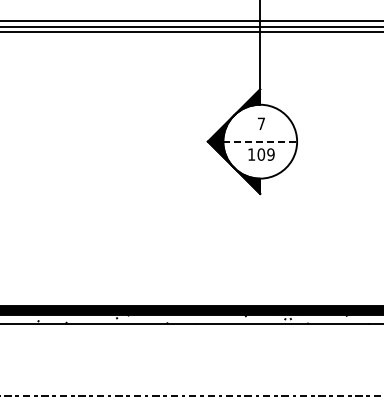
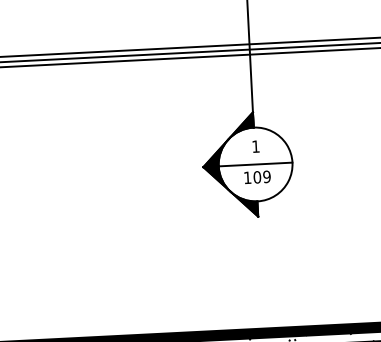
text: (260, 123) -> (254, 146), 7 -> 1
line: (260, 141) -> (255, 164), dashed -> solid

